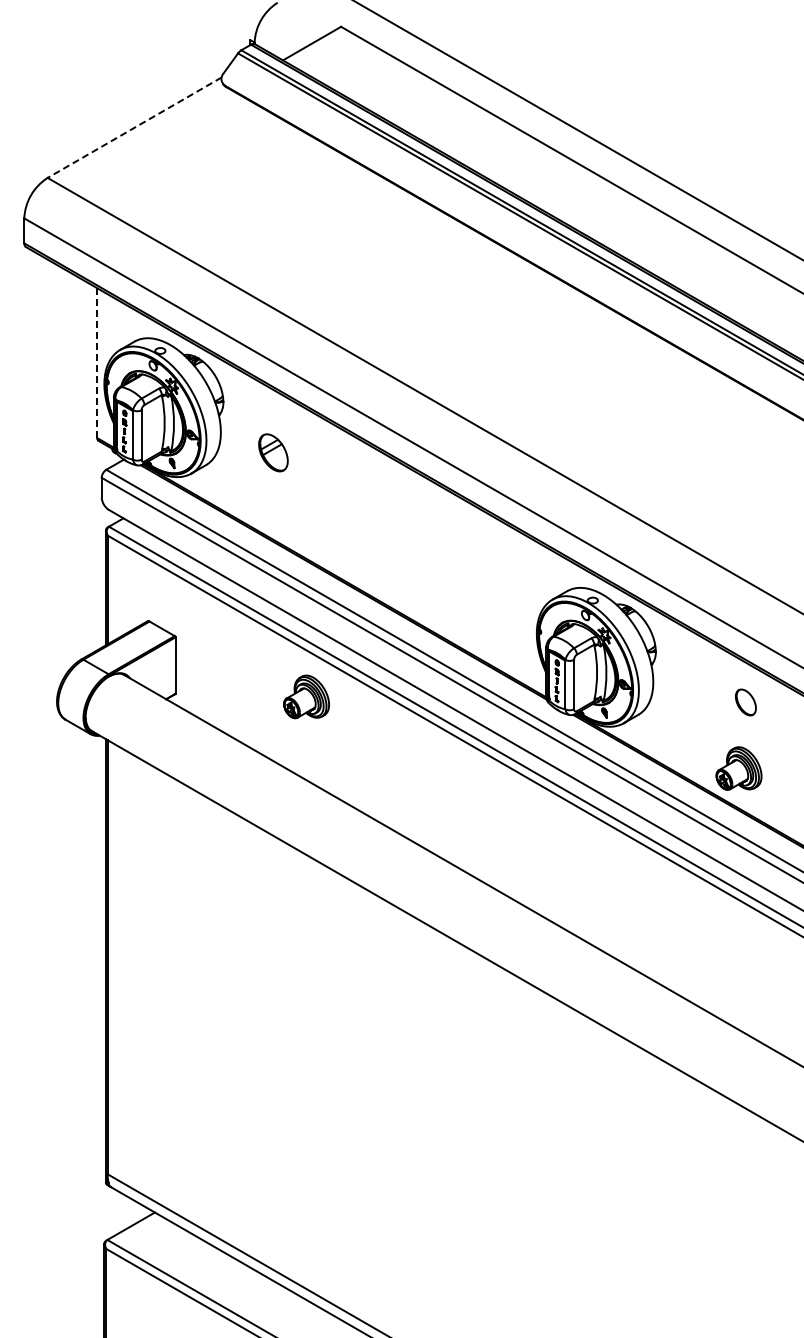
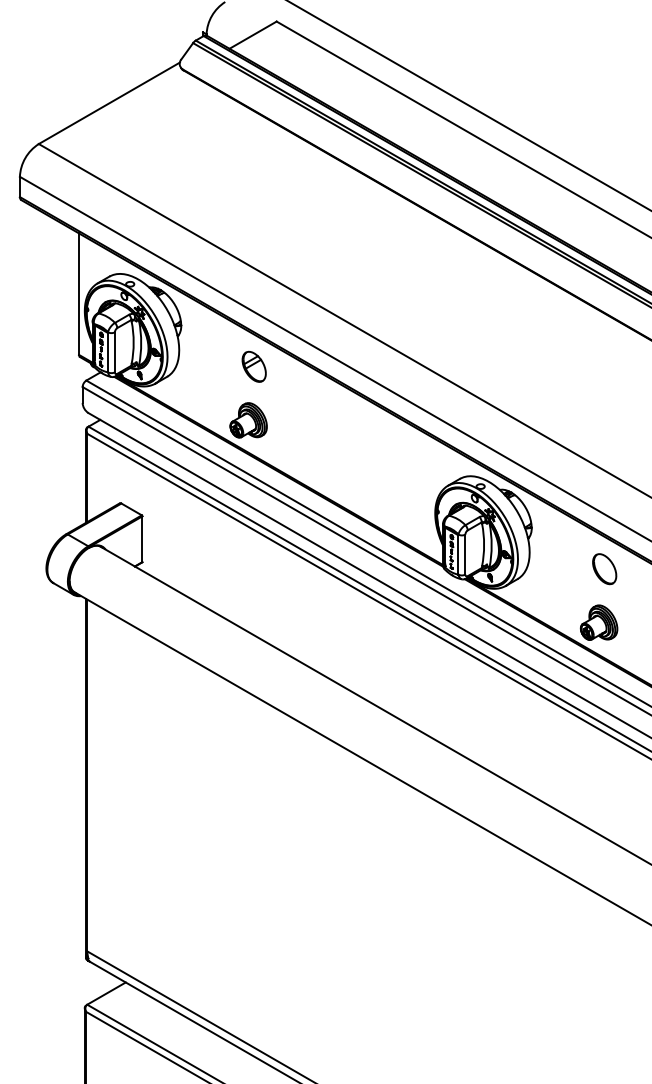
line: (134, 127) -> (109, 103), dashed -> solid
line: (97, 363) -> (79, 294), dashed -> solid
part: (273, 452) -> (254, 366), moved
part: (306, 696) -> (248, 420), moved
part: (745, 702) -> (604, 569), size x1.43

